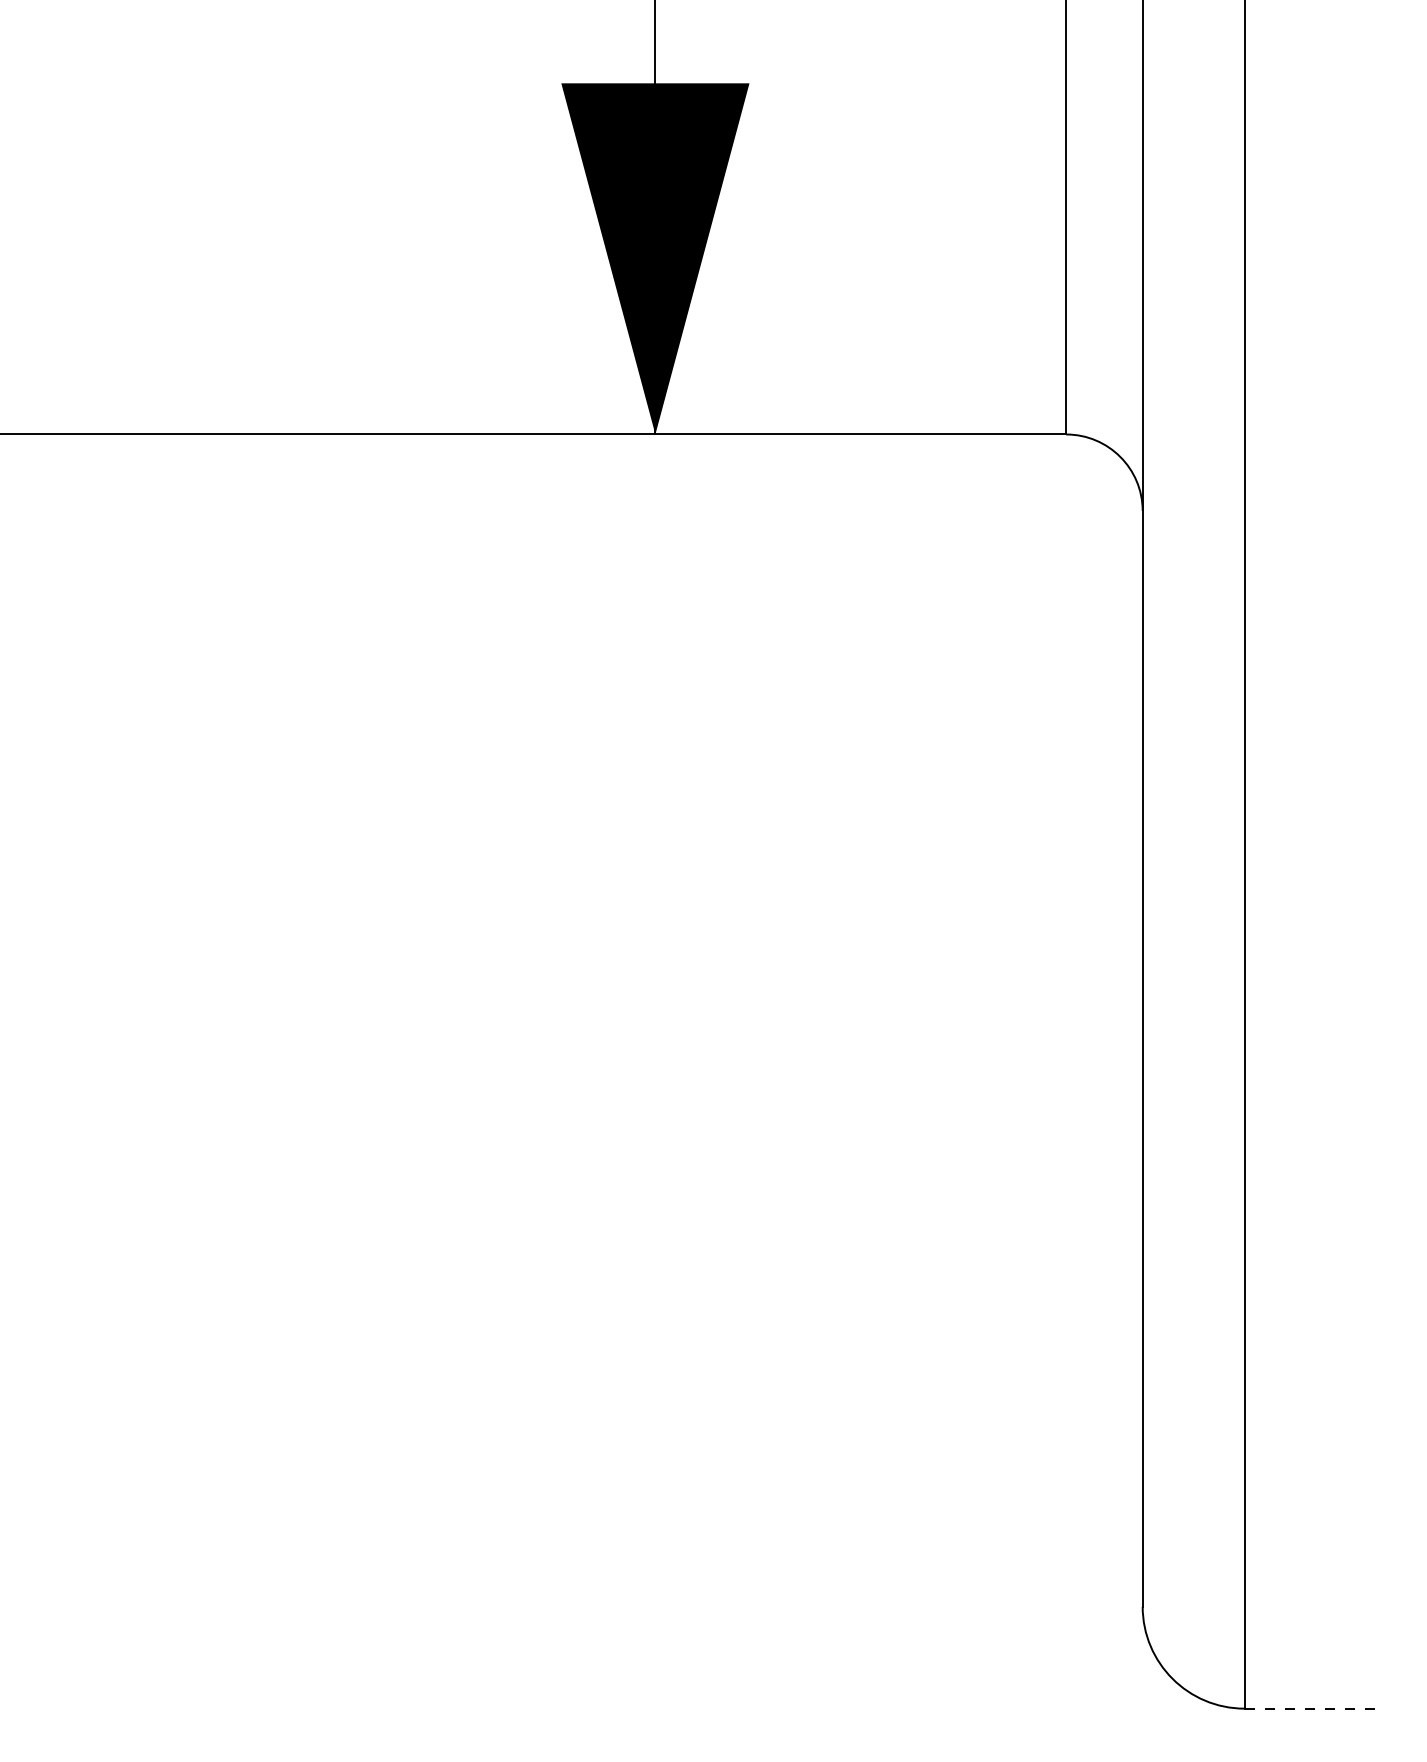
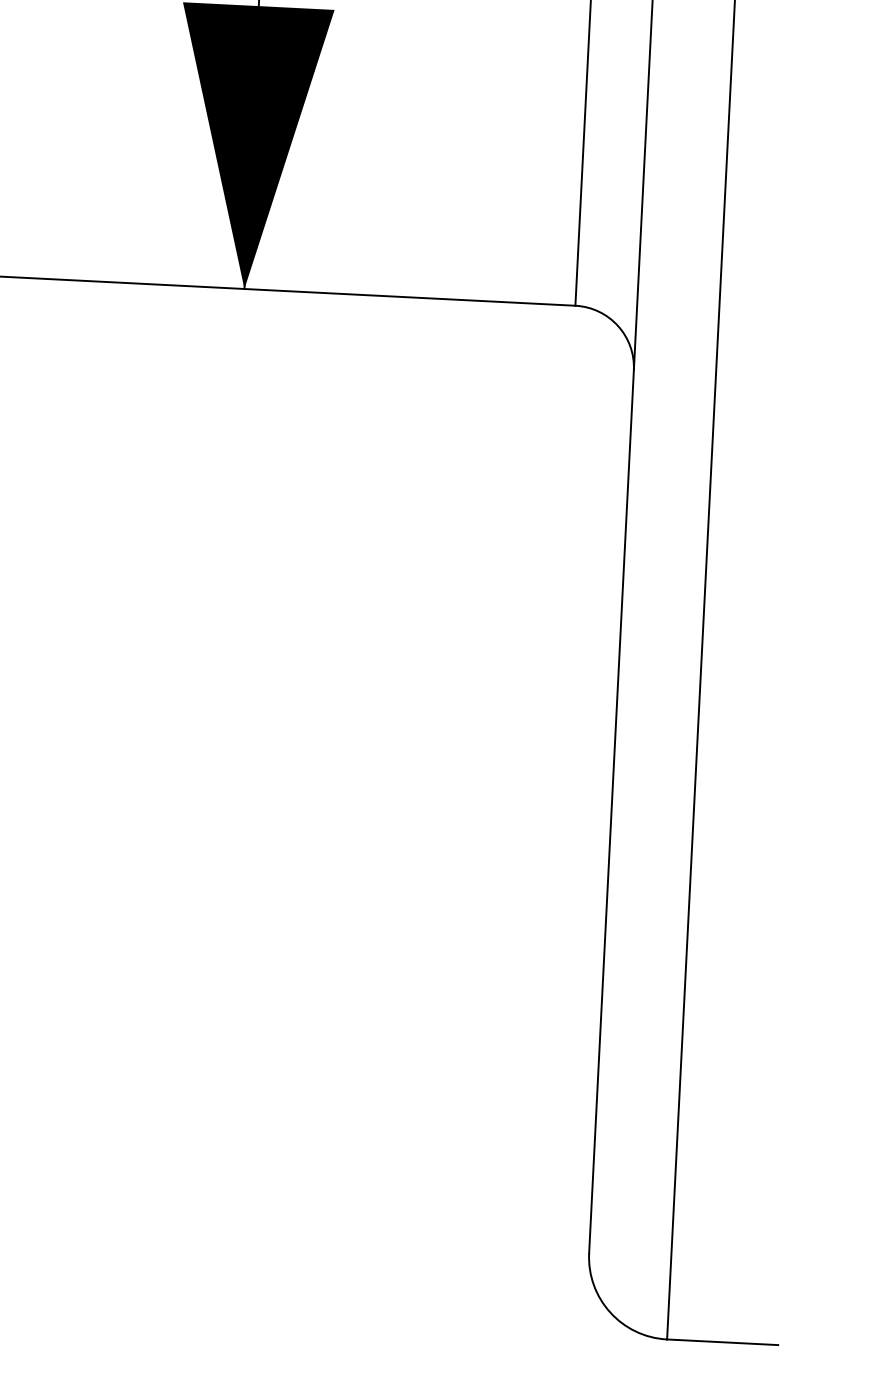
line: (1313, 1708) -> (722, 1342), dashed -> solid

